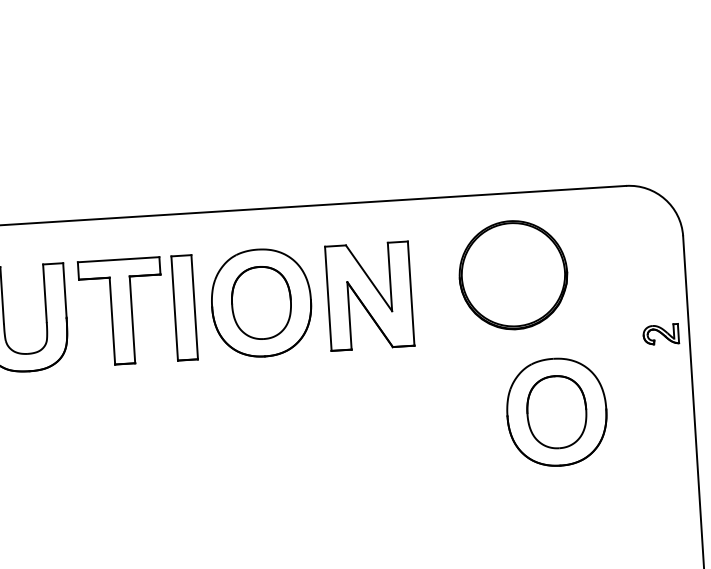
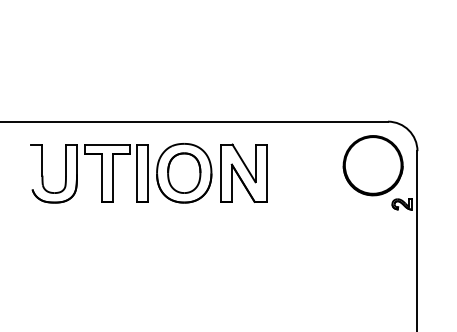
part: (512, 274) -> (372, 165), moved
part: (557, 412) -> (342, 243), removed

